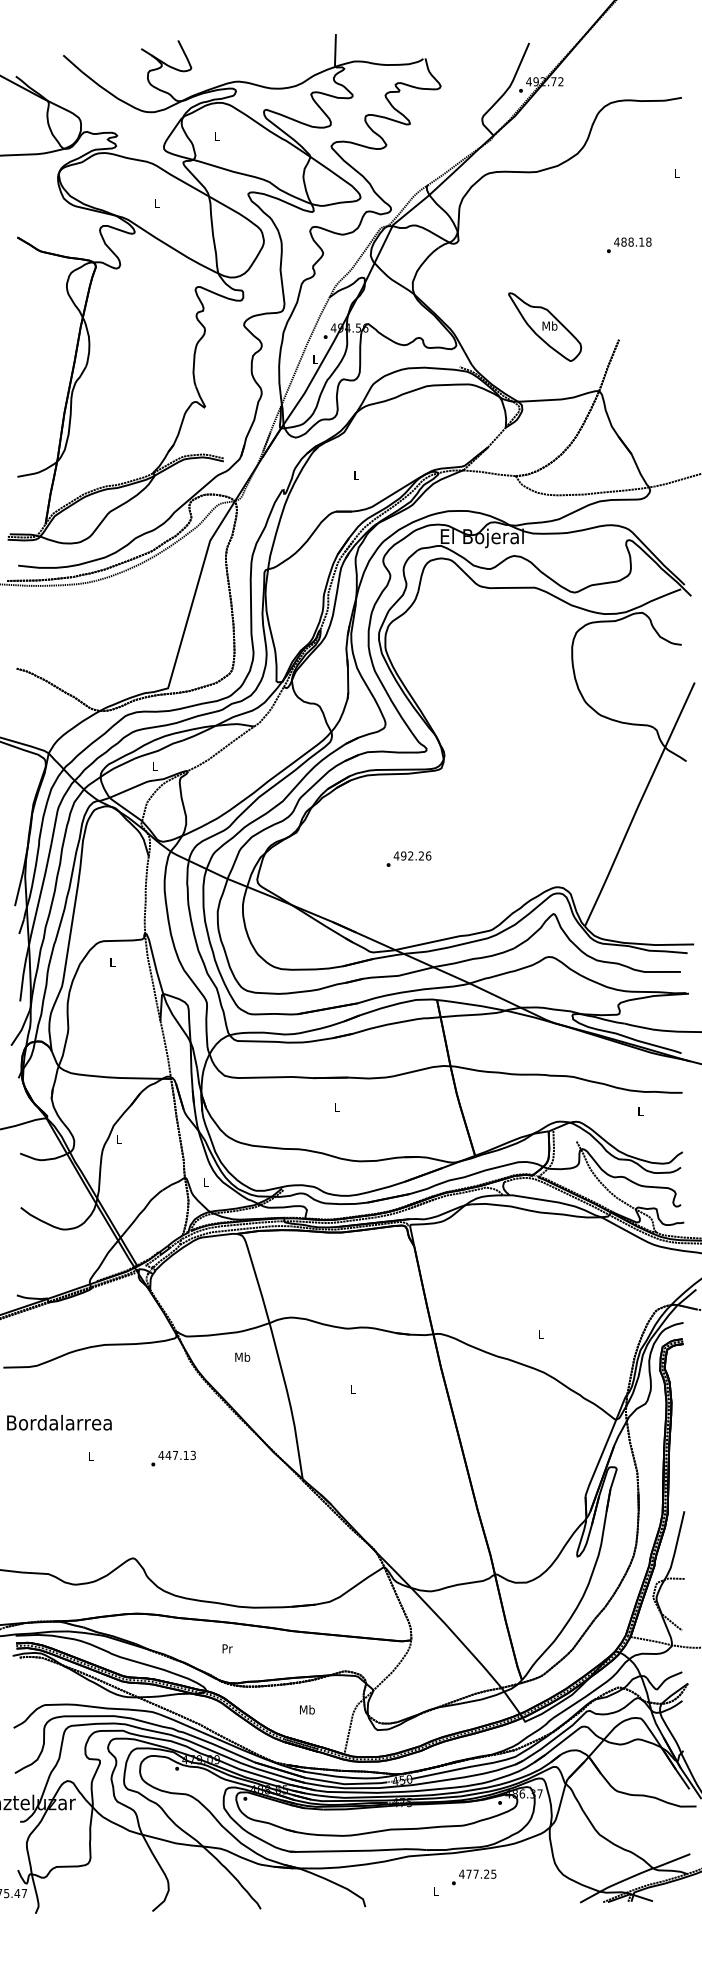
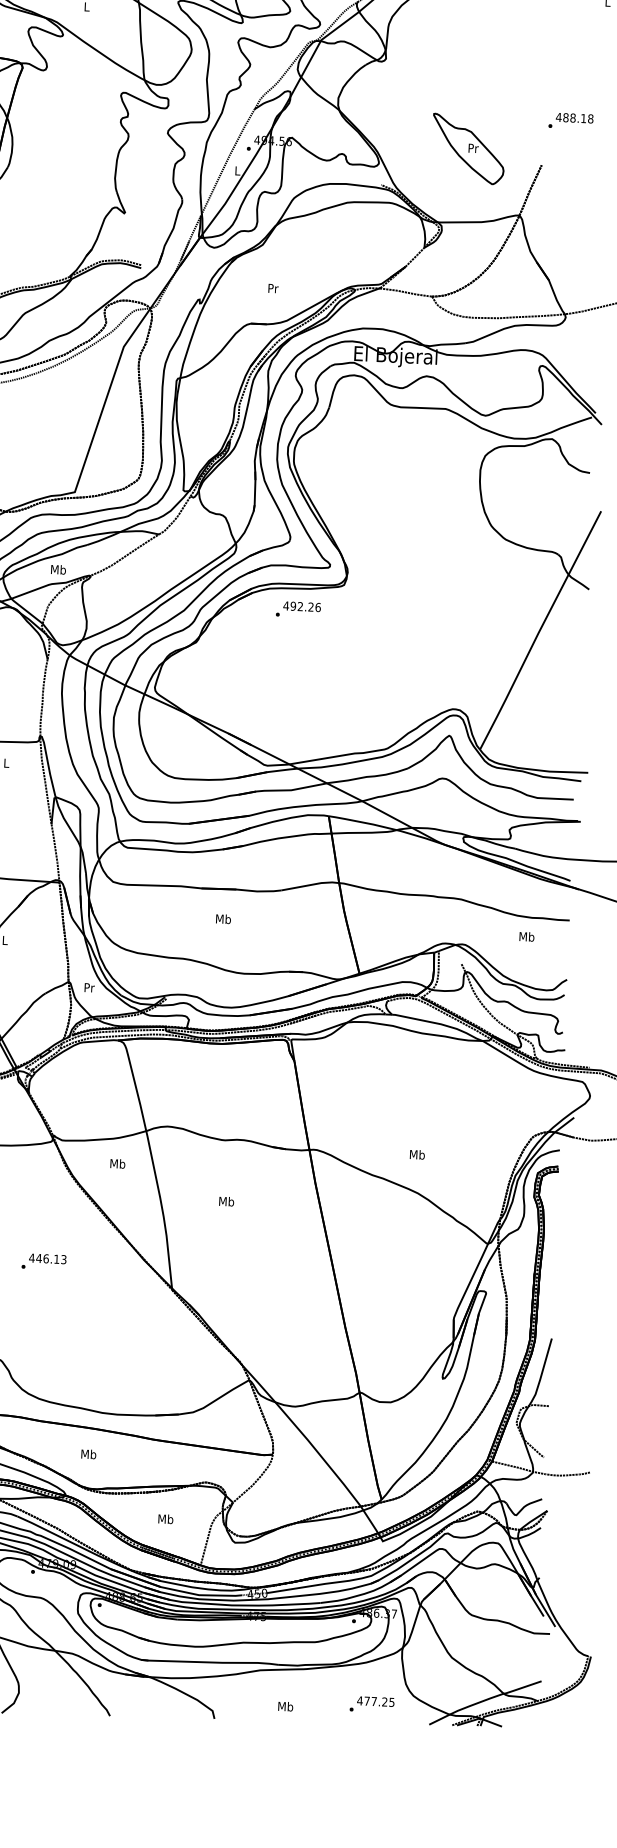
text: (629, 245) -> (571, 121), moved
text: (549, 325) -> (472, 147), Mb -> Pr
text: (356, 475) -> (273, 288), L -> Pr
text: (155, 766) -> (58, 569), L -> Mb
text: (408, 858) -> (298, 609), moved
text: (336, 1107) -> (223, 918), L -> Mb
text: (640, 1110) -> (526, 936), L -> Mb
text: (206, 1182) -> (89, 987), L -> Pr
text: (541, 1333) -> (417, 1154), L -> Mb
text: (352, 1389) -> (226, 1201), L -> Mb
text: (175, 1455) -> (46, 1258), 447.13 -> 446.13
text: (227, 1648) -> (88, 1454), Pr -> Mb
text: (474, 1877) -> (372, 1704), moved
text: (435, 1891) -> (285, 1706), L -> Mb

